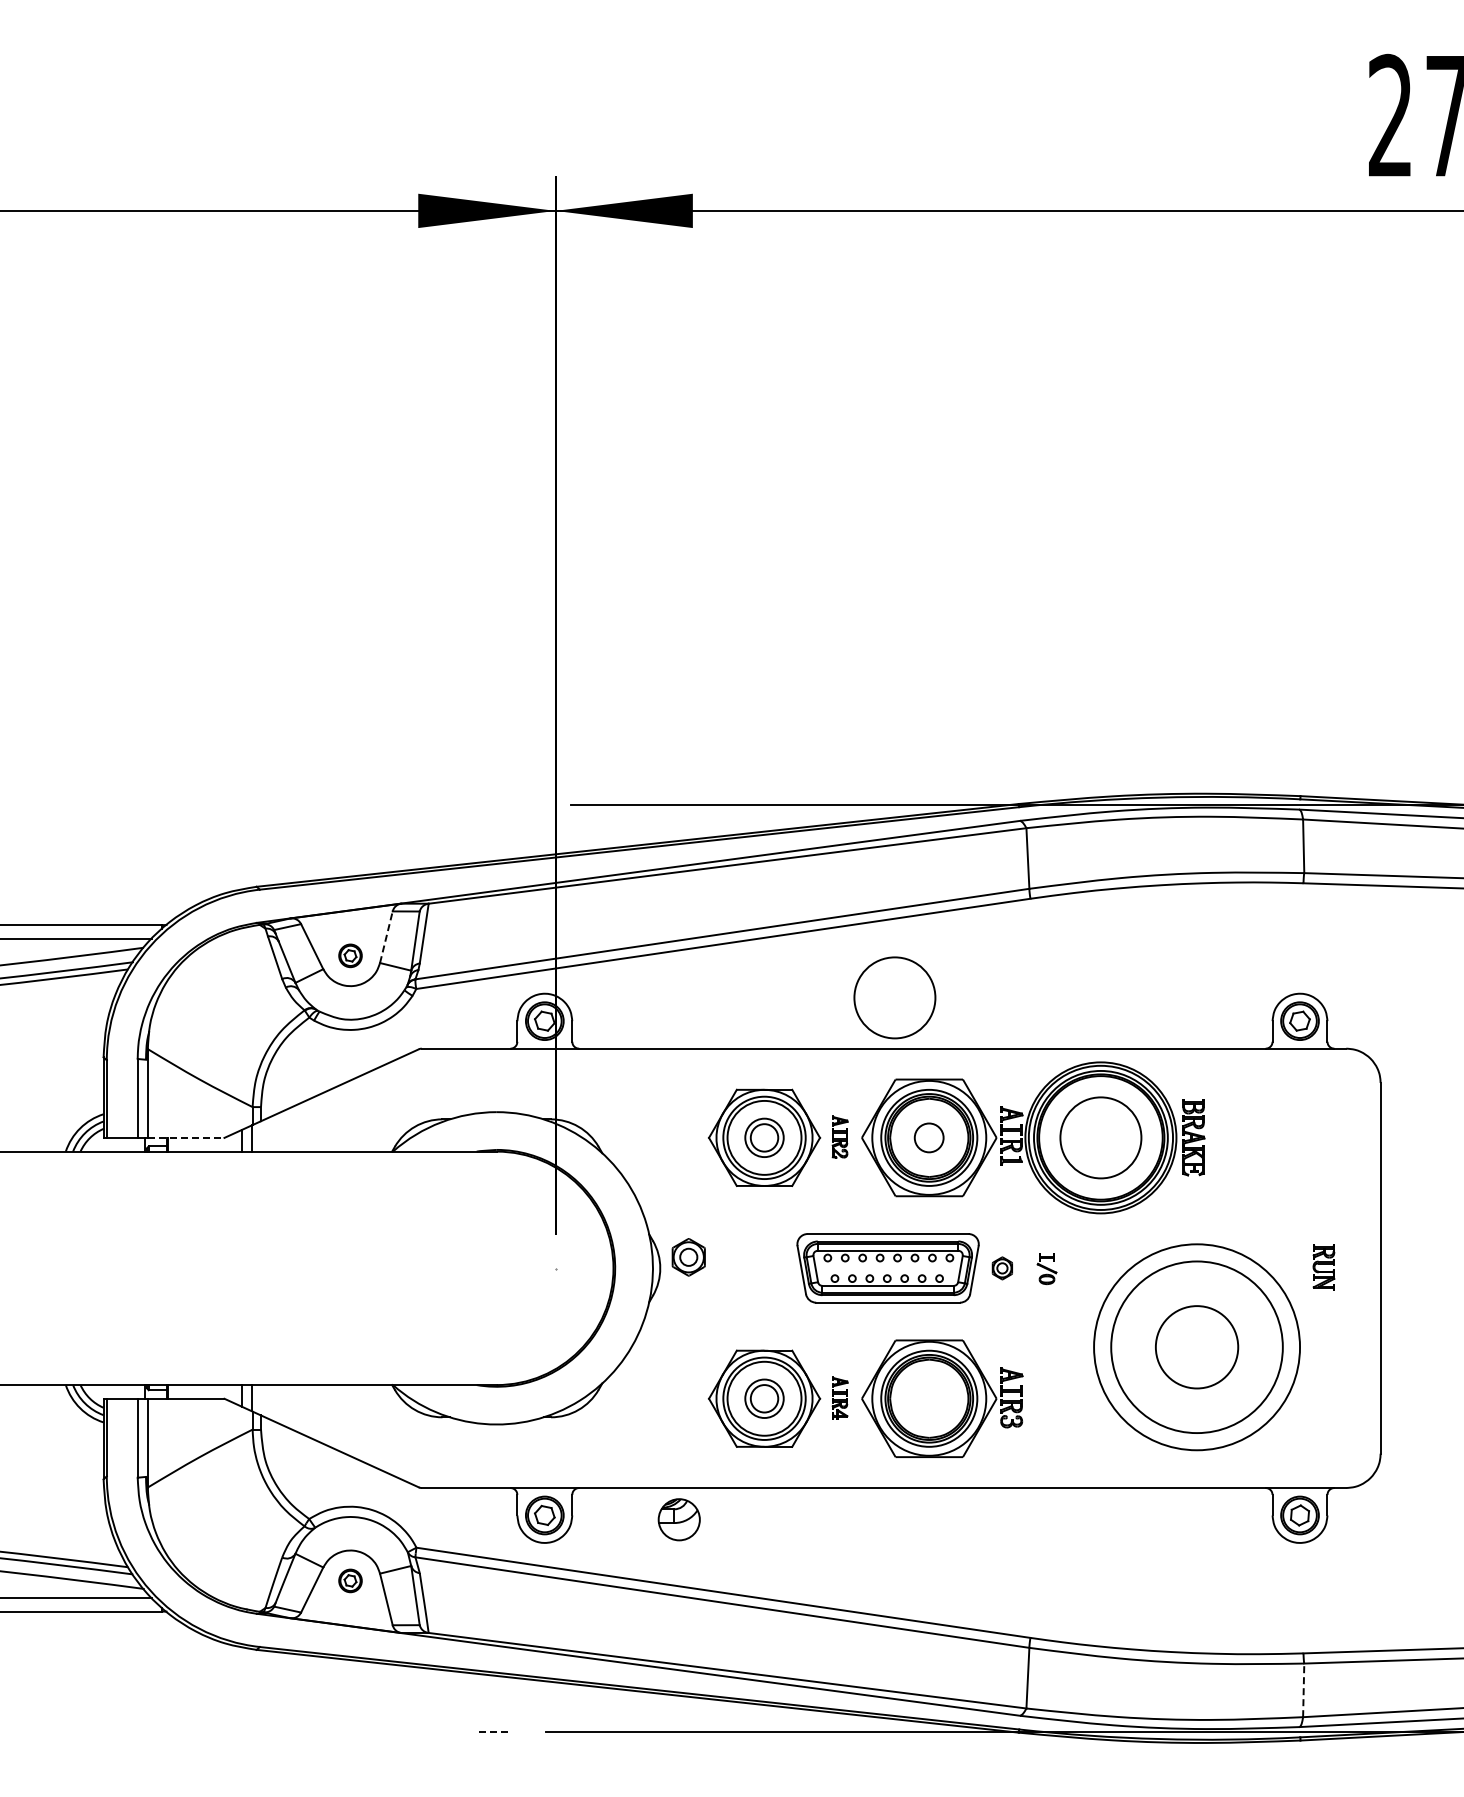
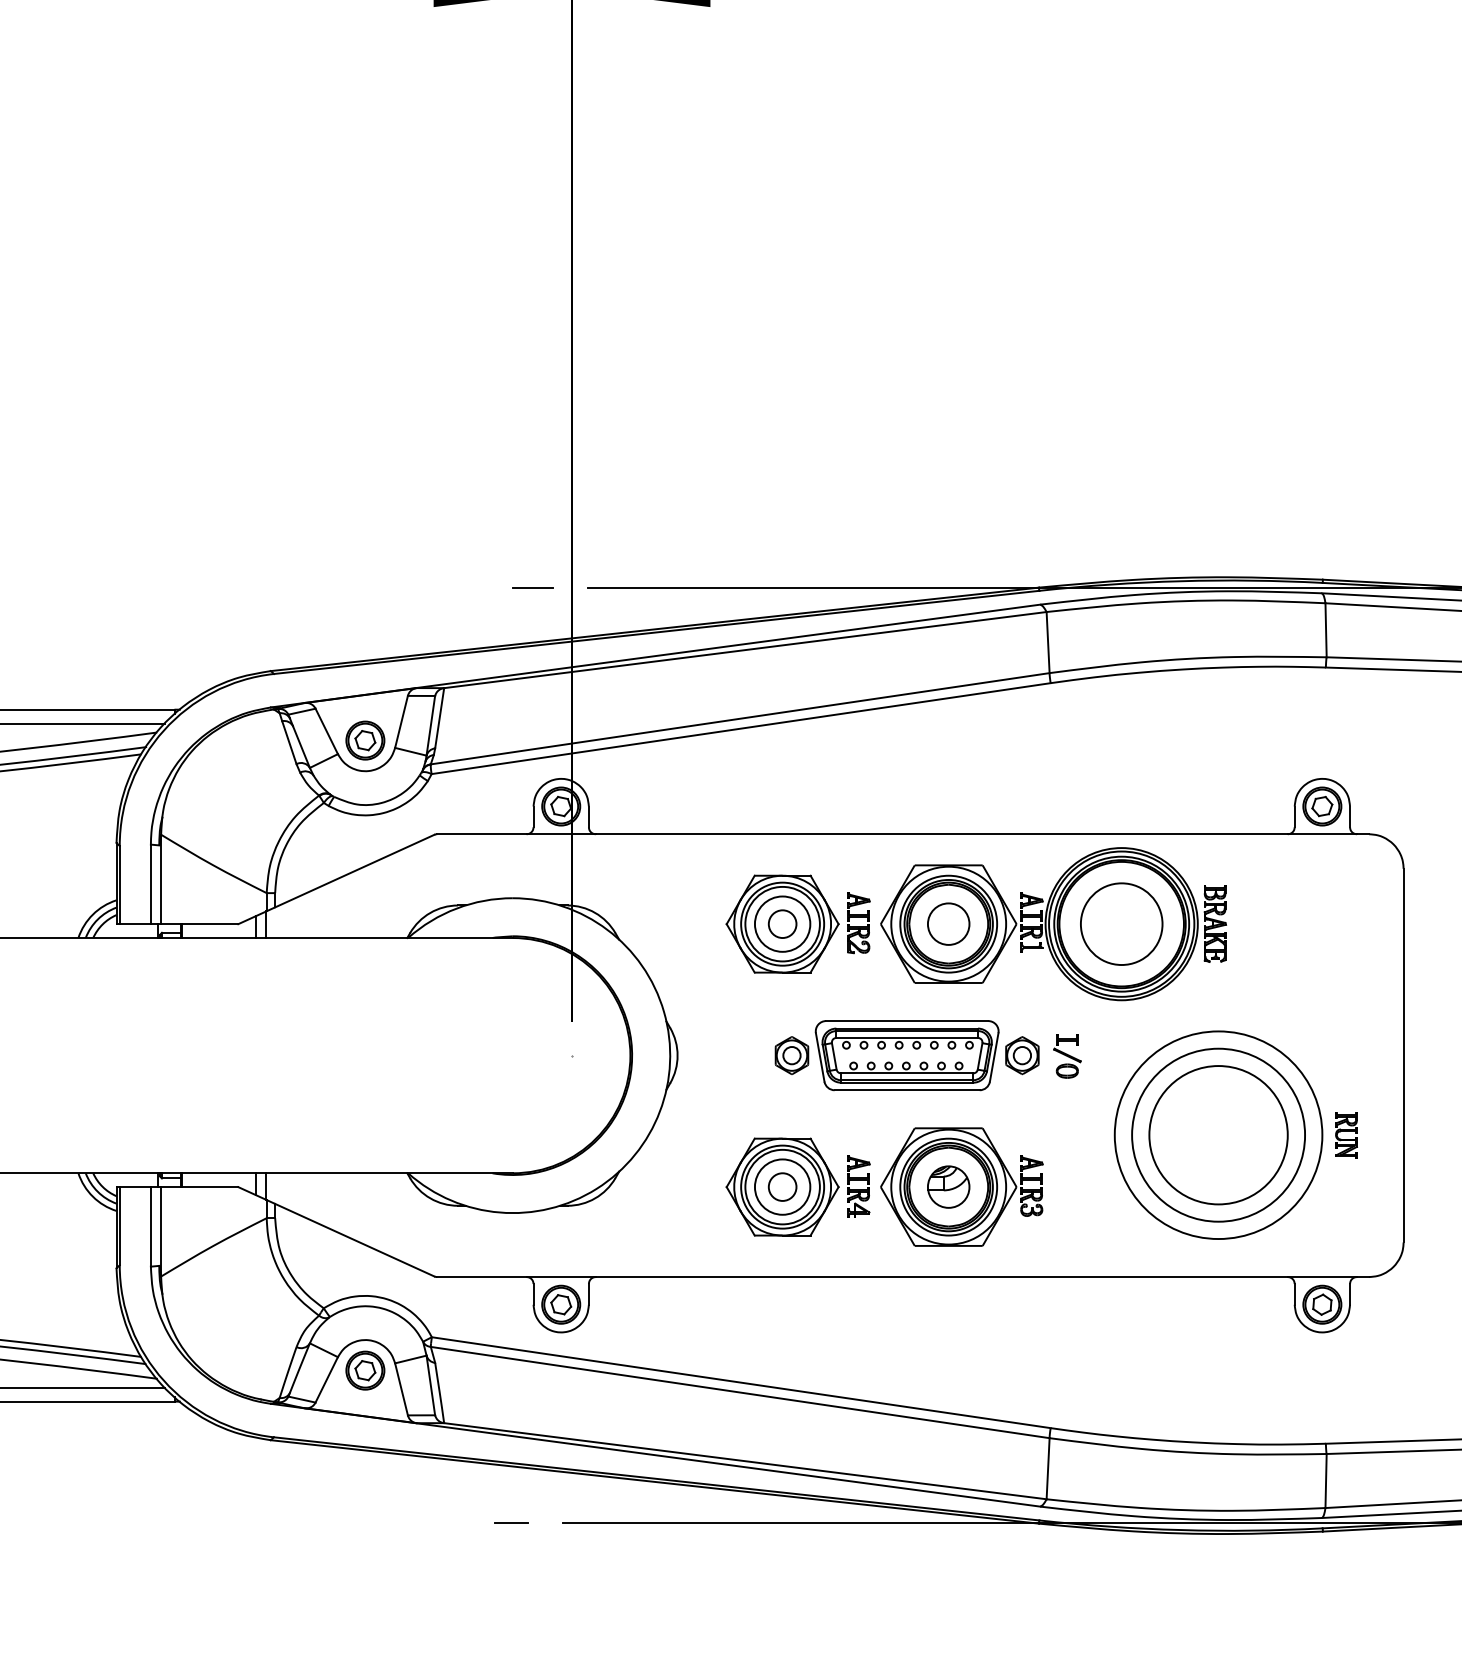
line: (516, 804) -> (532, 588), added
line: (386, 937) -> (401, 722), dashed -> solid
part: (350, 955) -> (365, 740), size x1.67
circle: (894, 997) -> (913, 782), removed
part: (839, 1136) -> (858, 922), size x1.43
line: (186, 1137) -> (200, 923), dashed -> solid
circle: (764, 1137) -> (782, 923), size x1.43
circle: (928, 1137) -> (947, 923), size x1.43
part: (688, 1257) -> (791, 1055), moved
part: (1323, 1267) -> (1346, 1135), moved
part: (1002, 1268) -> (1022, 1055), size x1.67
part: (1046, 1269) -> (1066, 1056), size x1.43
circle: (1196, 1346) -> (1218, 1134), size x1.67
part: (839, 1397) -> (858, 1185), size x1.43
circle: (764, 1398) -> (782, 1186), size x1.43
part: (678, 1519) -> (947, 1186), moved
part: (350, 1580) -> (365, 1370), size x1.67
line: (1303, 1690) -> (1325, 1481), dashed -> solid
line: (496, 1731) -> (512, 1522), dashed -> solid

